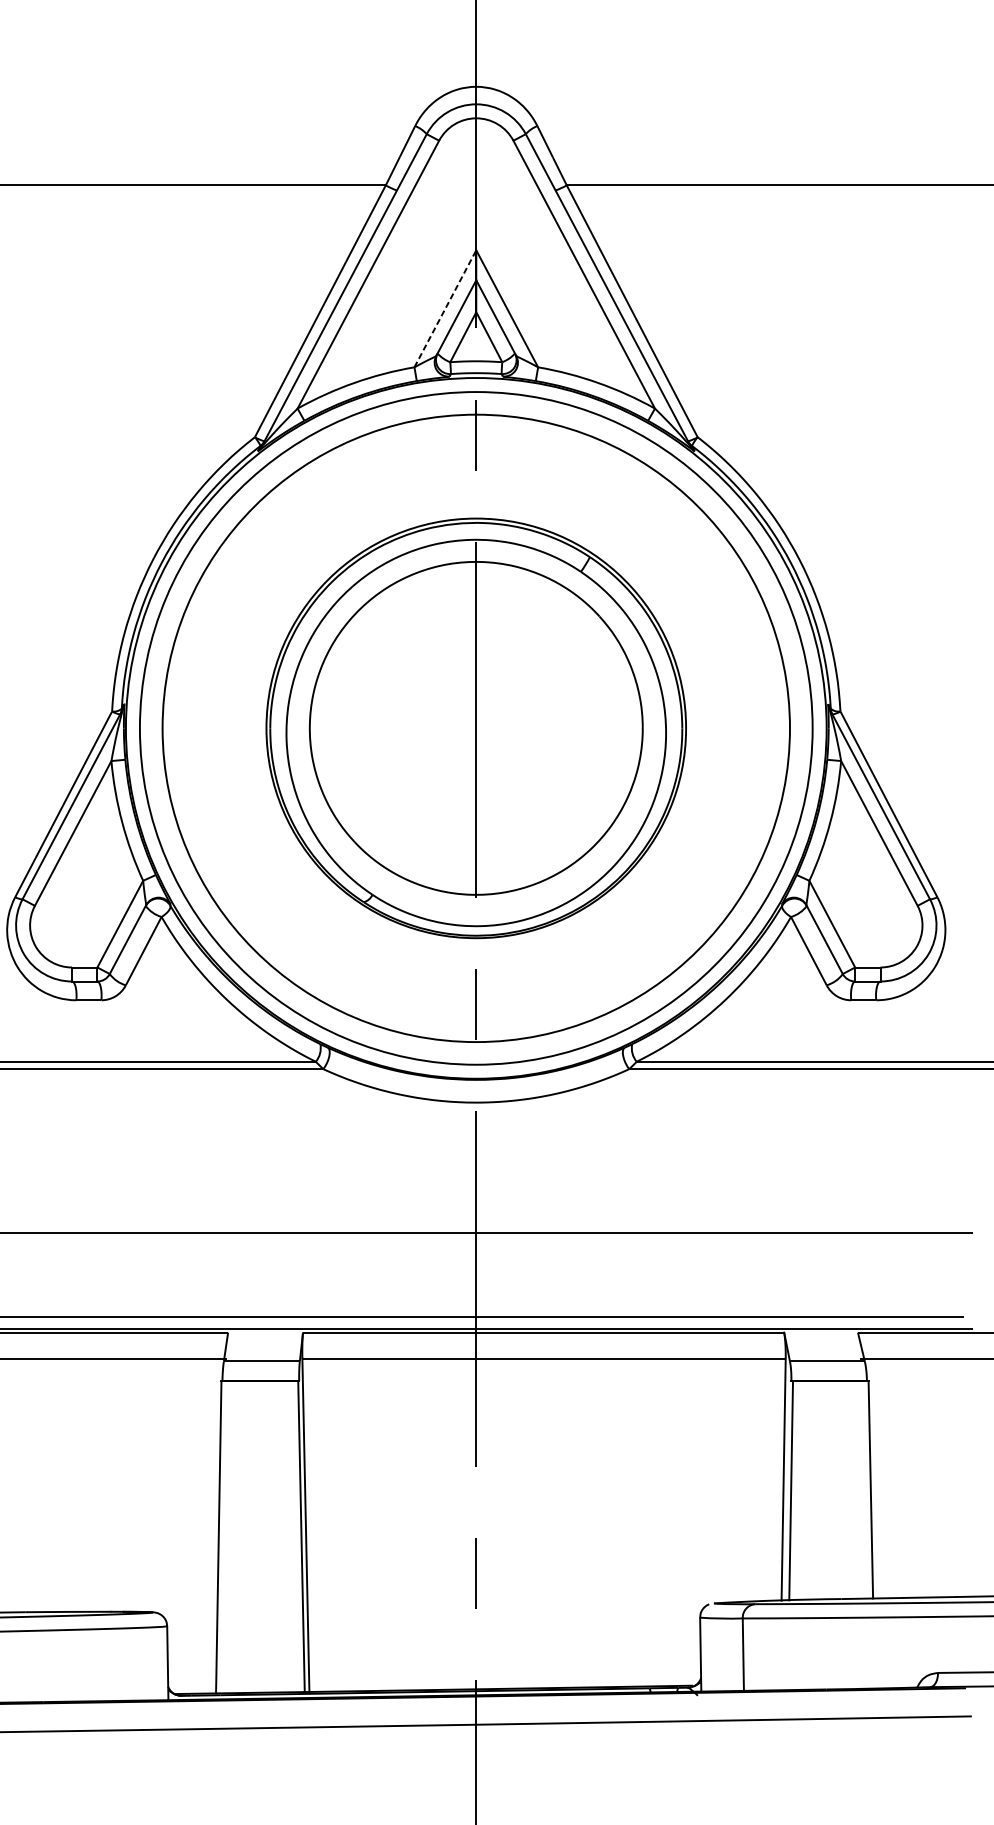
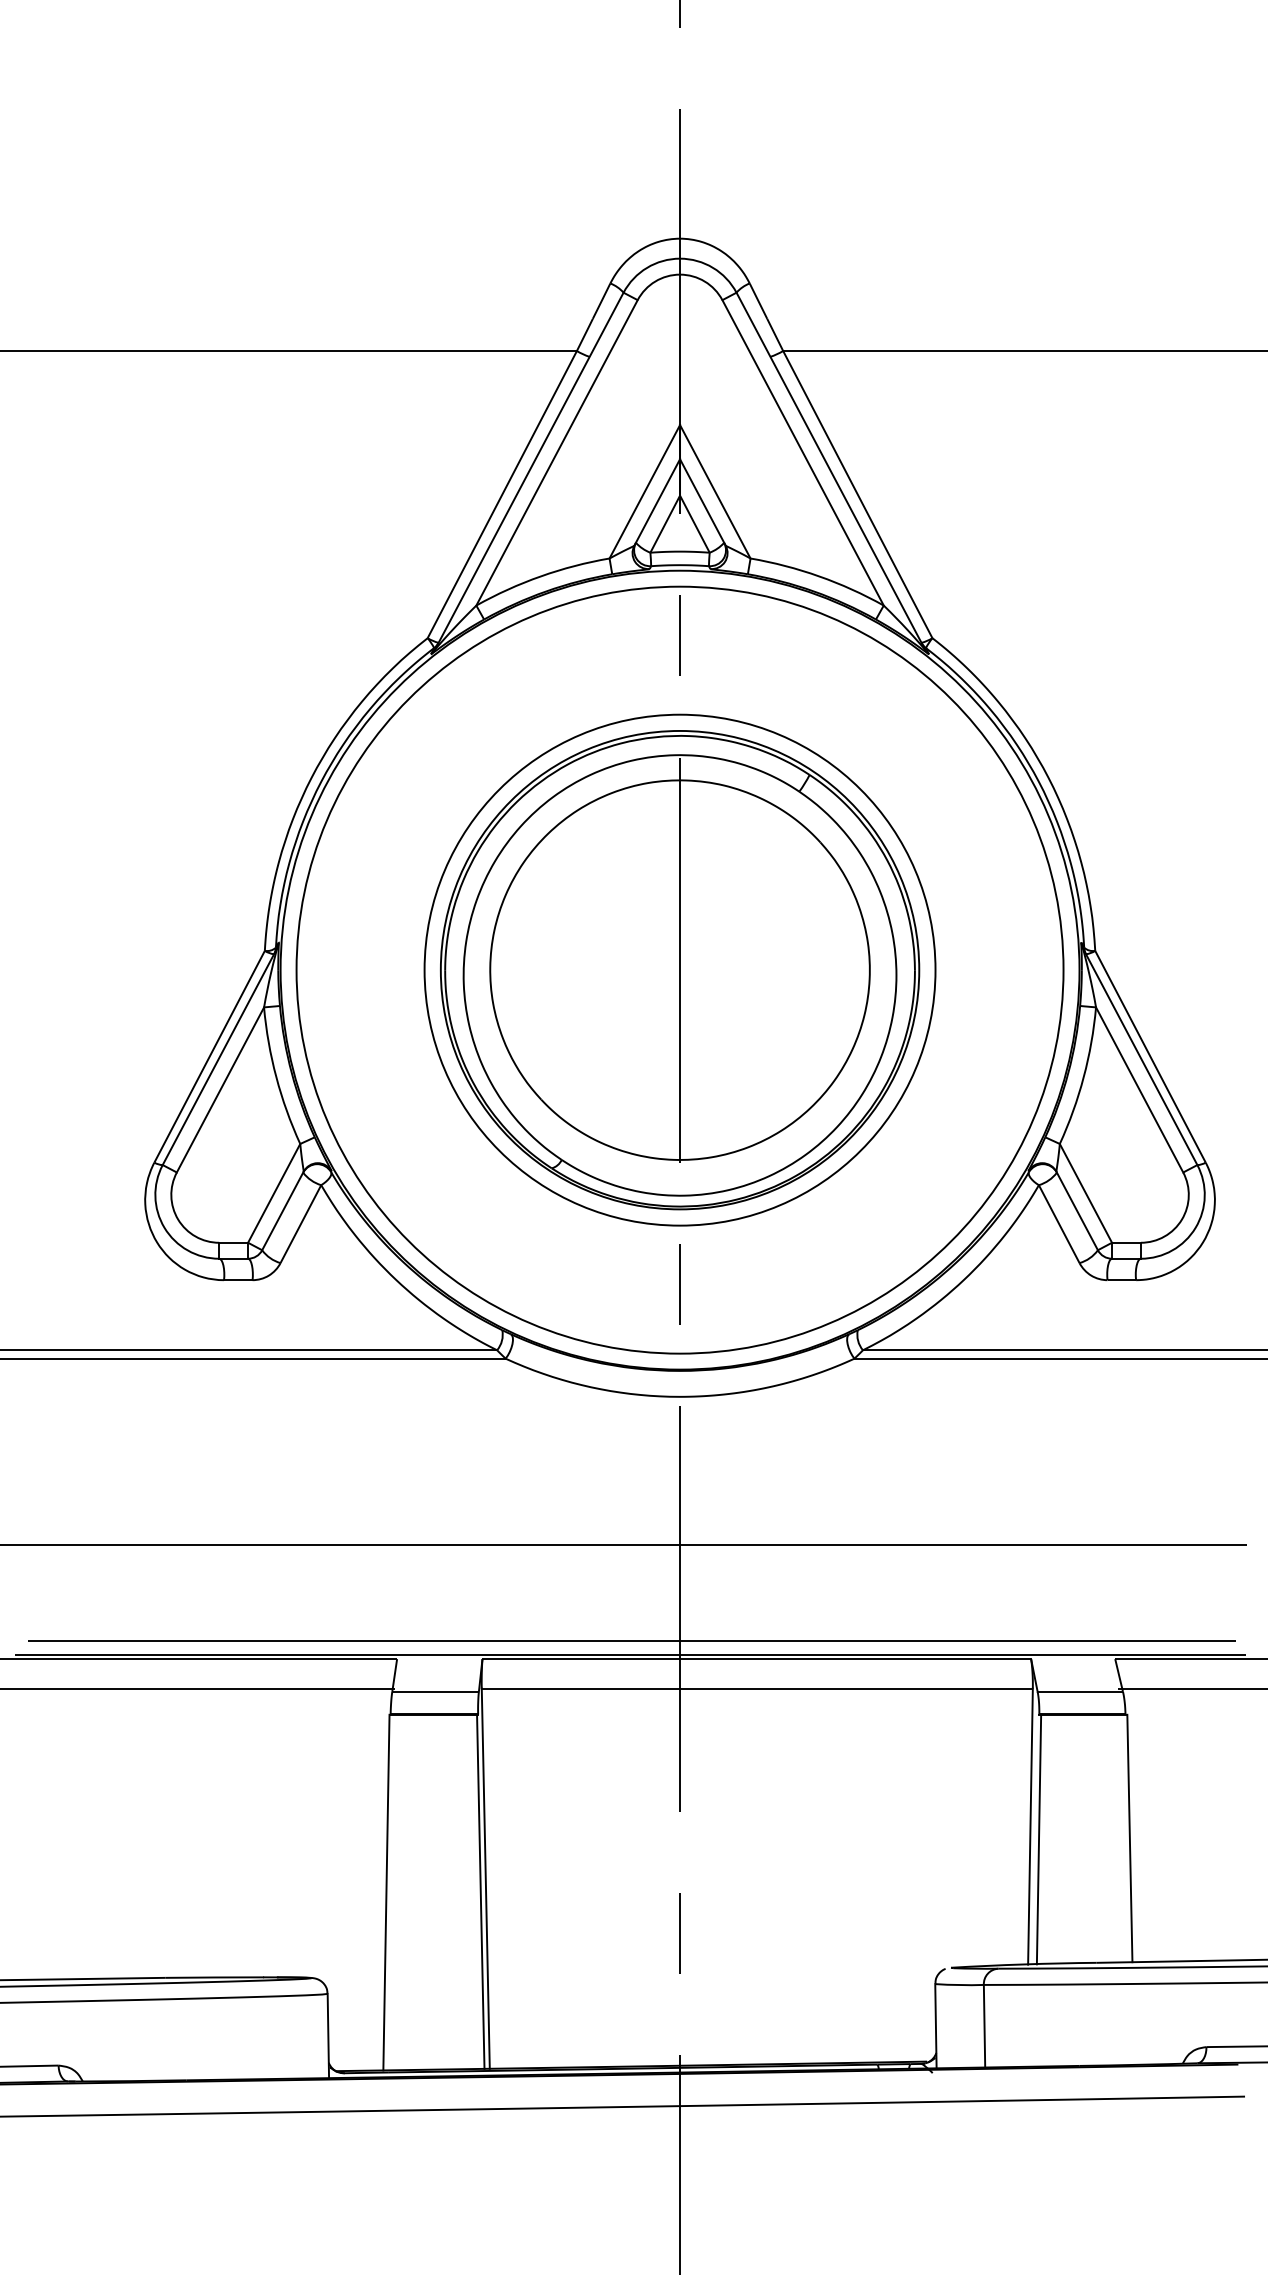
line: (445, 308) -> (645, 491), dashed -> solid
circle: (475, 727) -> (679, 969), size x0.71

